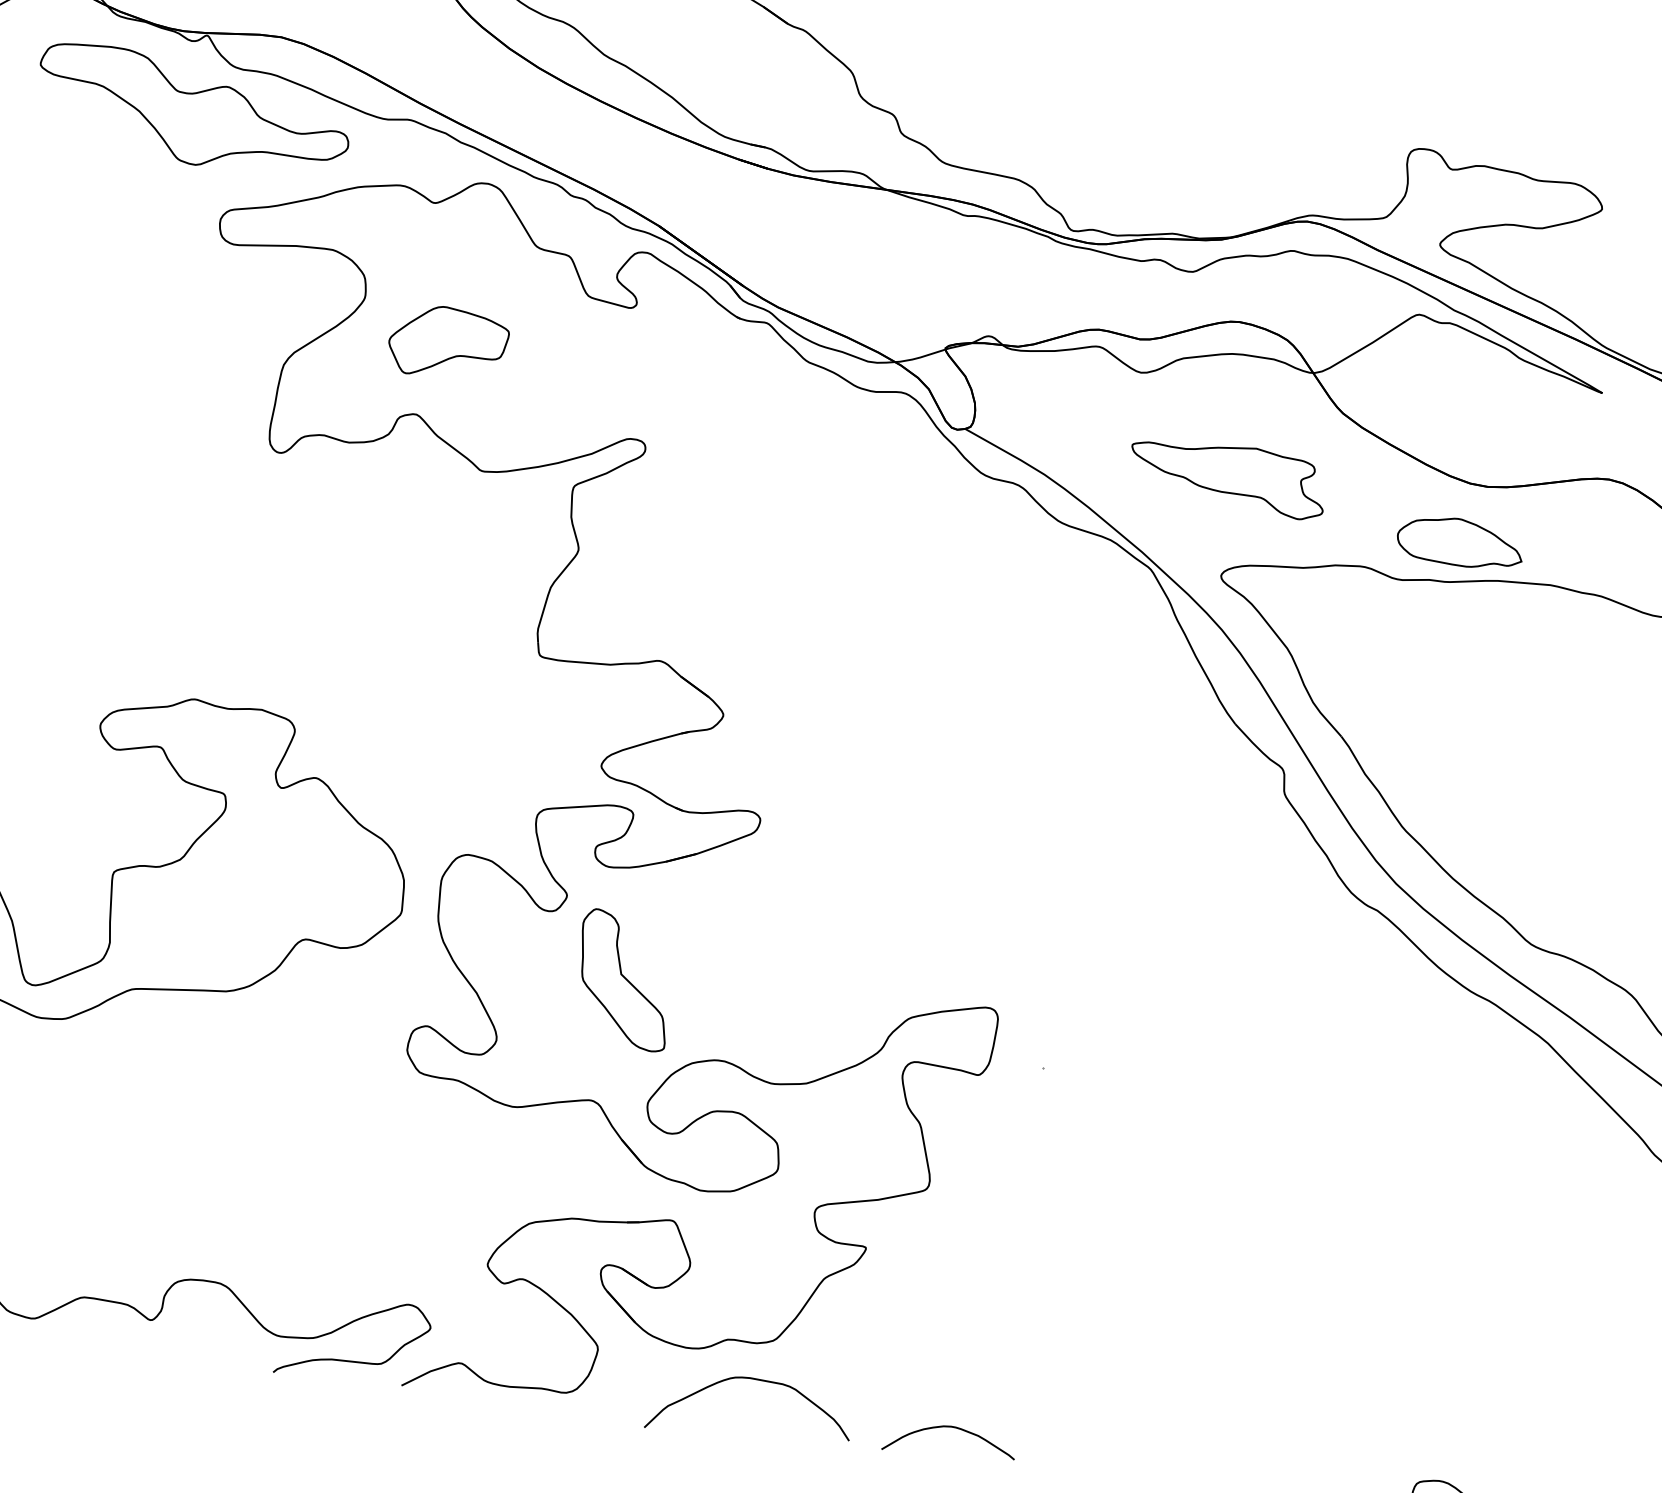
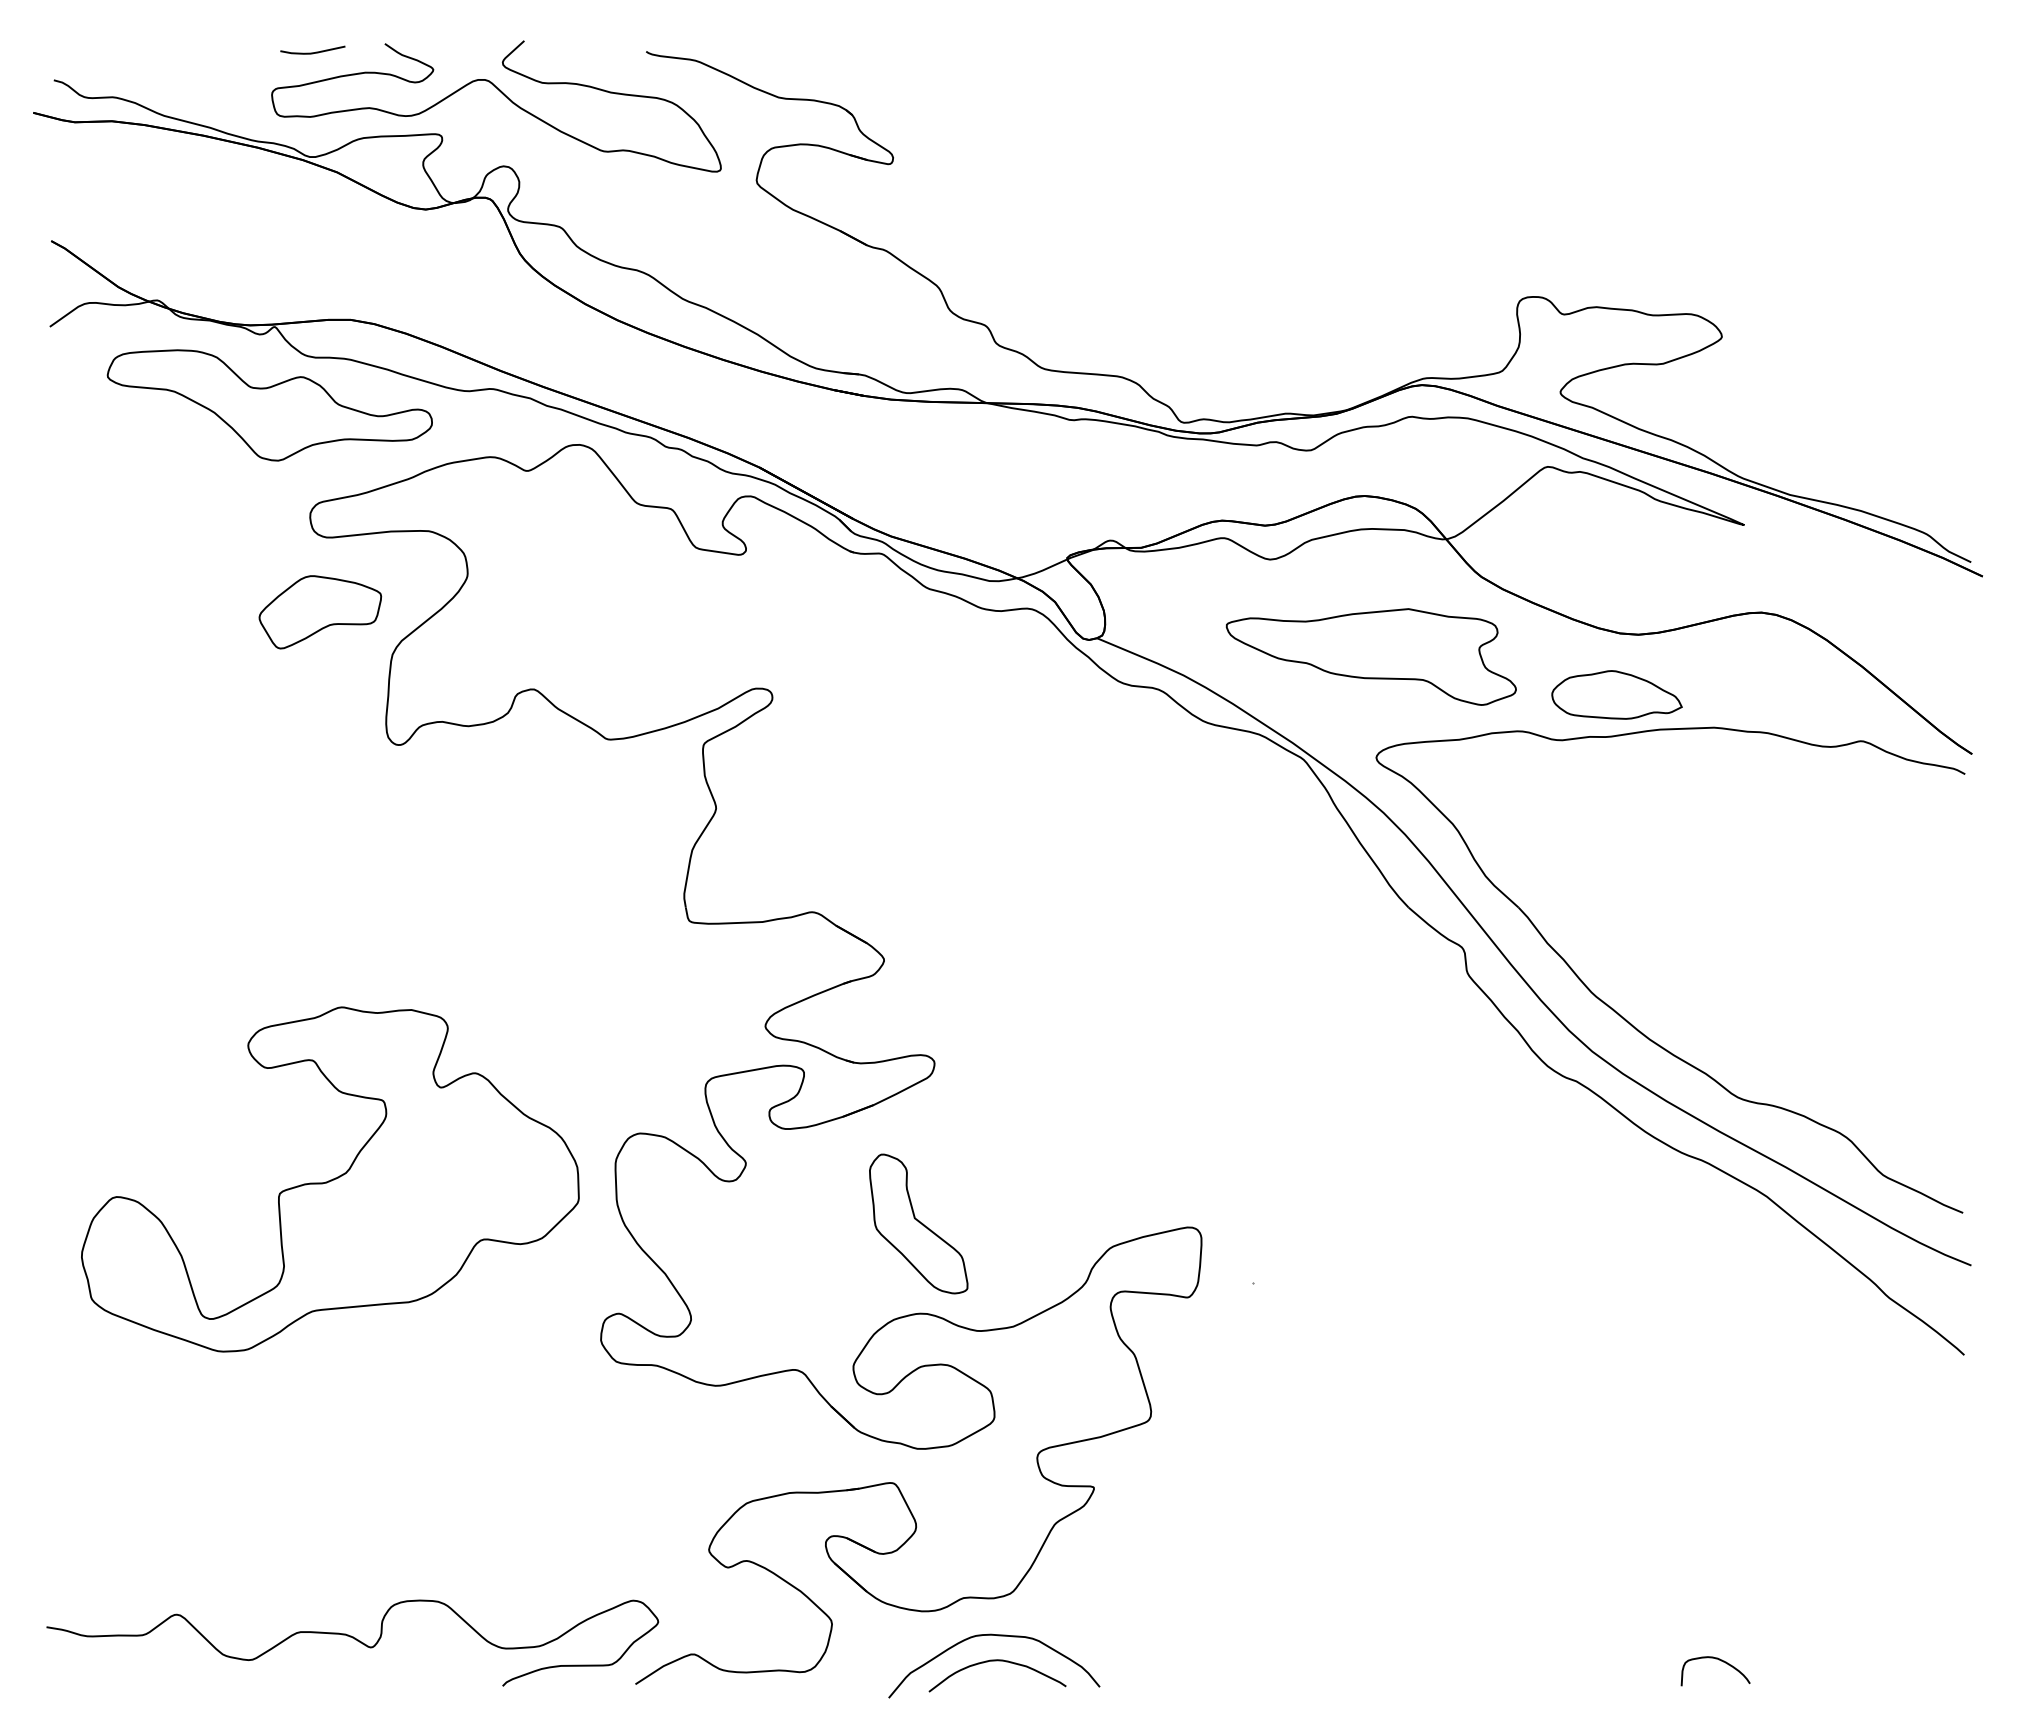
part: (448, 343) -> (320, 612), moved
part: (1226, 477) -> (1370, 656), size x1.43
part: (624, 979) -> (918, 1223), moved
curve: (951, 1427) -> (997, 1661), moved

